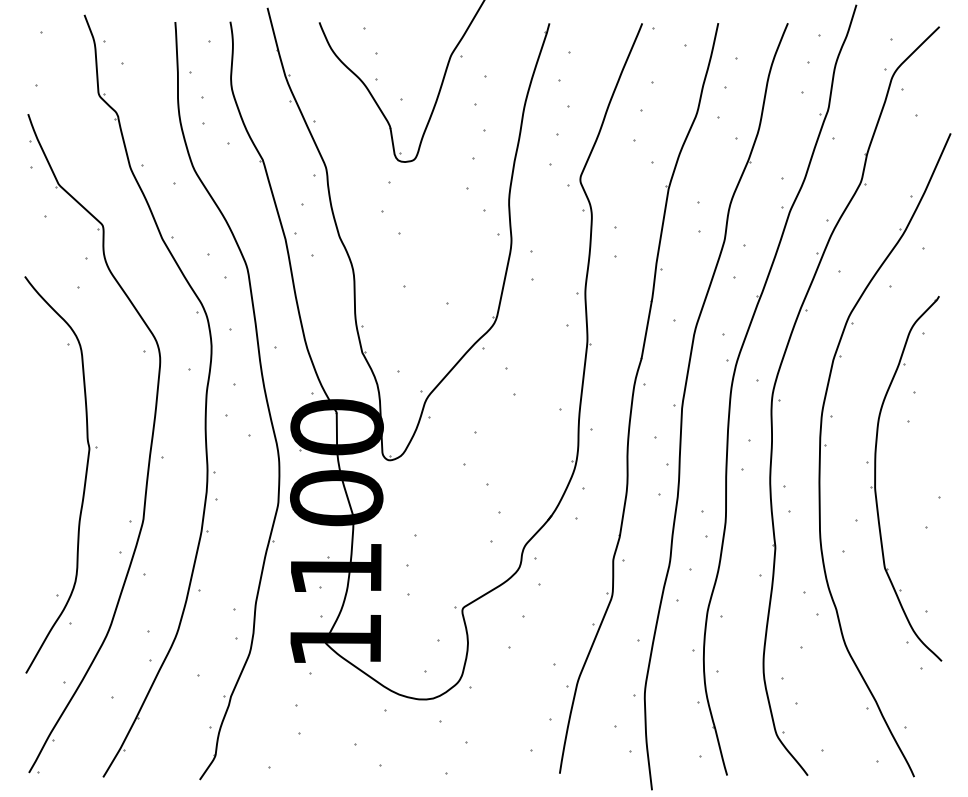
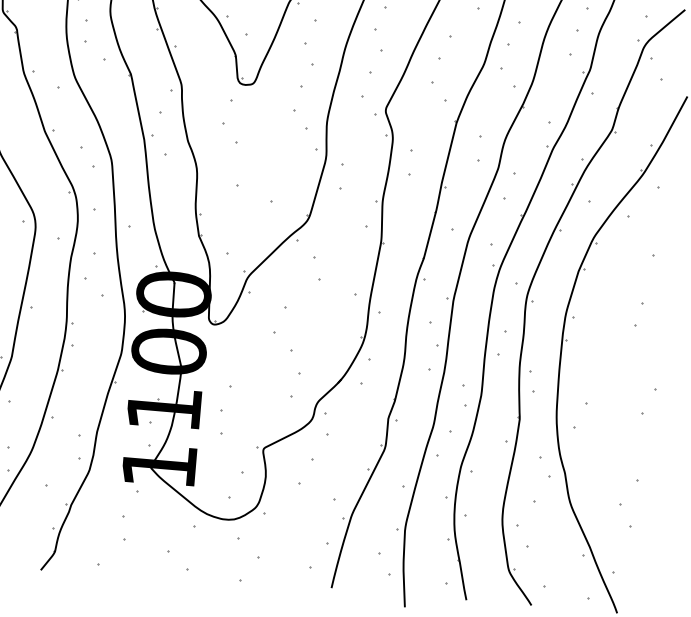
part: (876, 473) -> (606, 366), removed

